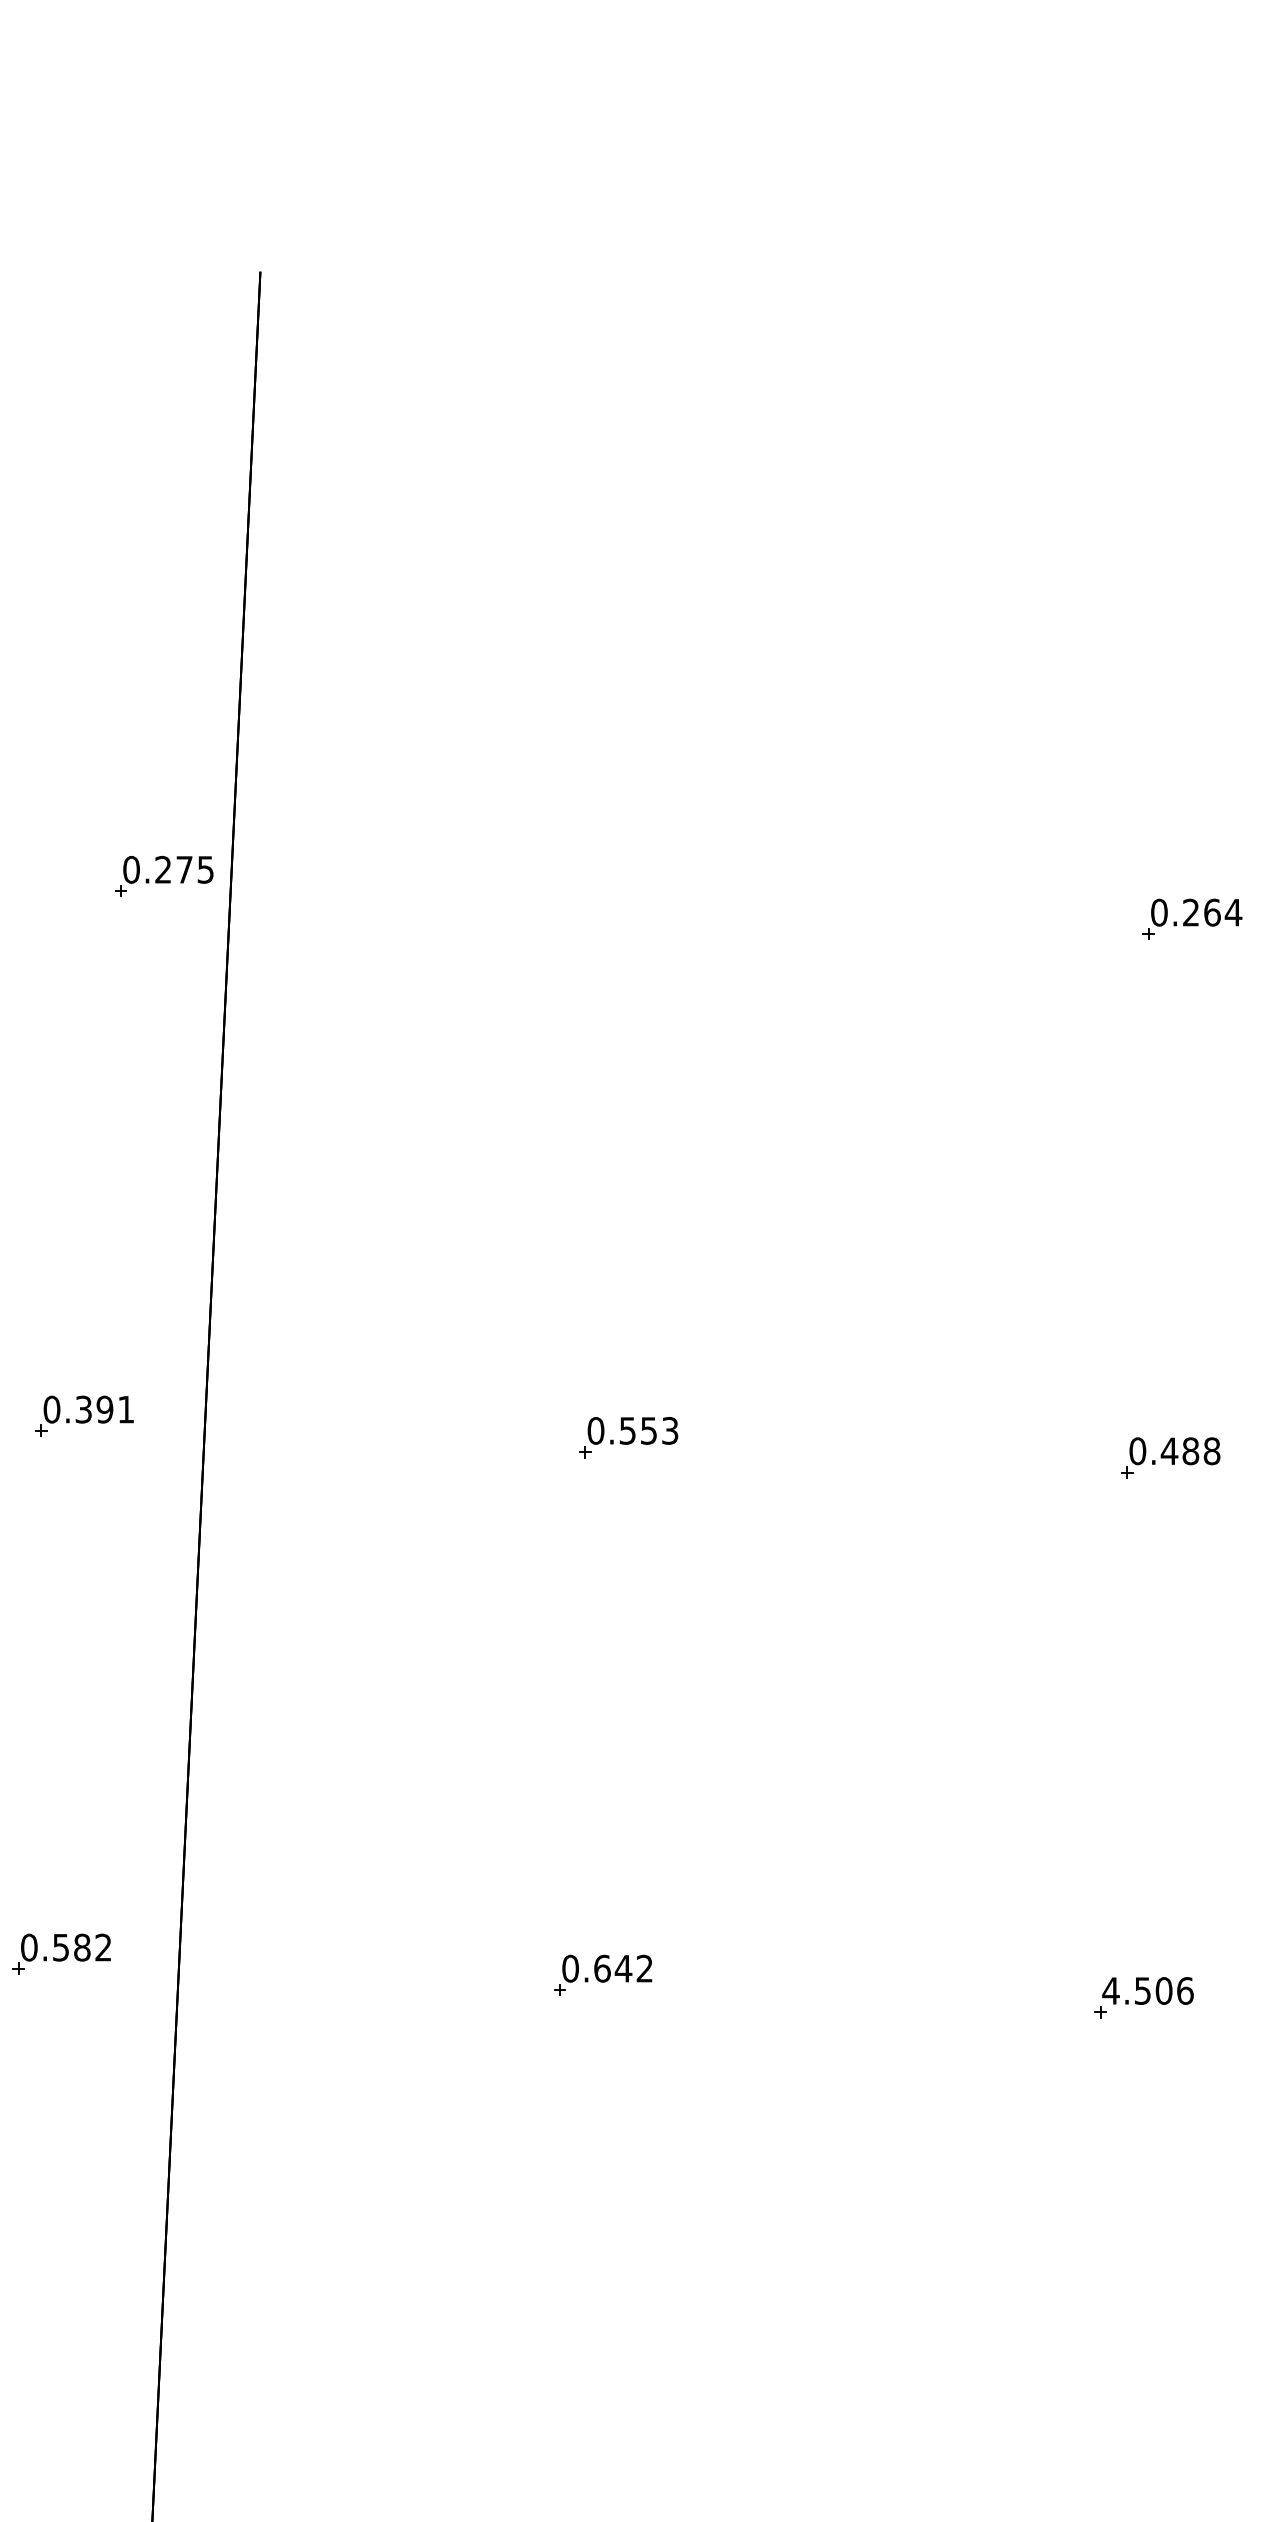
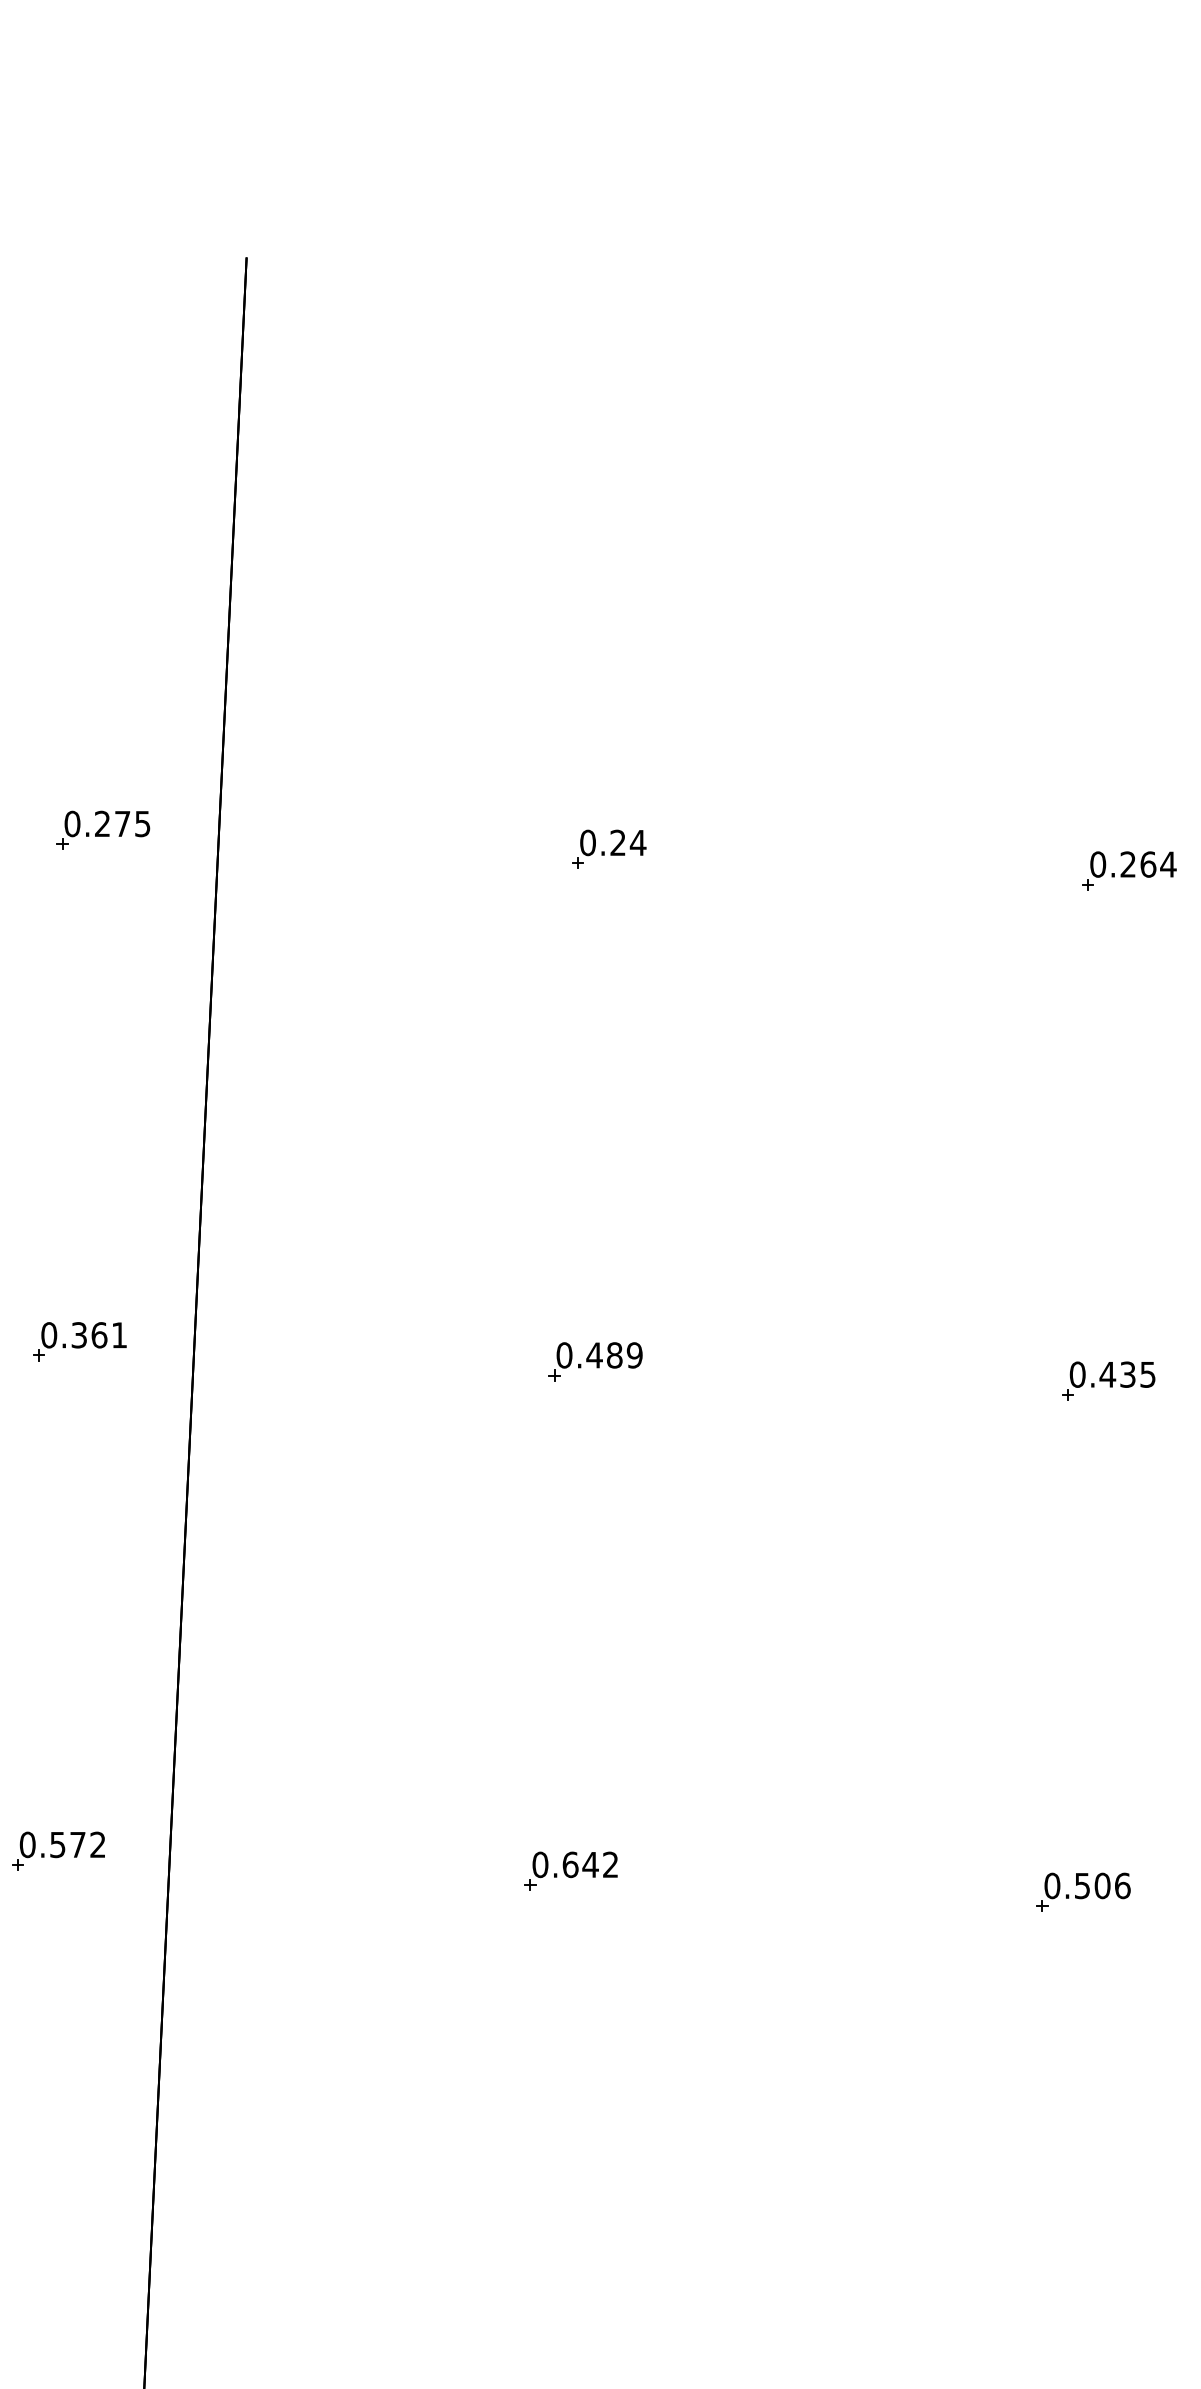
part: (164, 875) -> (103, 829), moved
part: (643, 895) -> (609, 848), added
text: (104, 1409) -> (98, 1335), 0.391 -> 0.361
text: (648, 1430) -> (614, 1355), 0.553 -> 0.489
text: (1201, 1451) -> (1138, 1374), 0.488 -> 0.435
text: (82, 1947) -> (78, 1844), 0.582 -> 0.572
text: (1110, 1990) -> (1051, 1885), 4.506 -> 0.506

